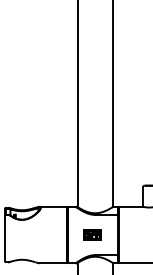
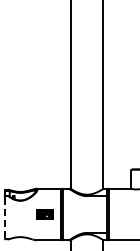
part: (91, 234) -> (44, 214), moved
line: (4, 238) -> (4, 217), solid -> dashed

